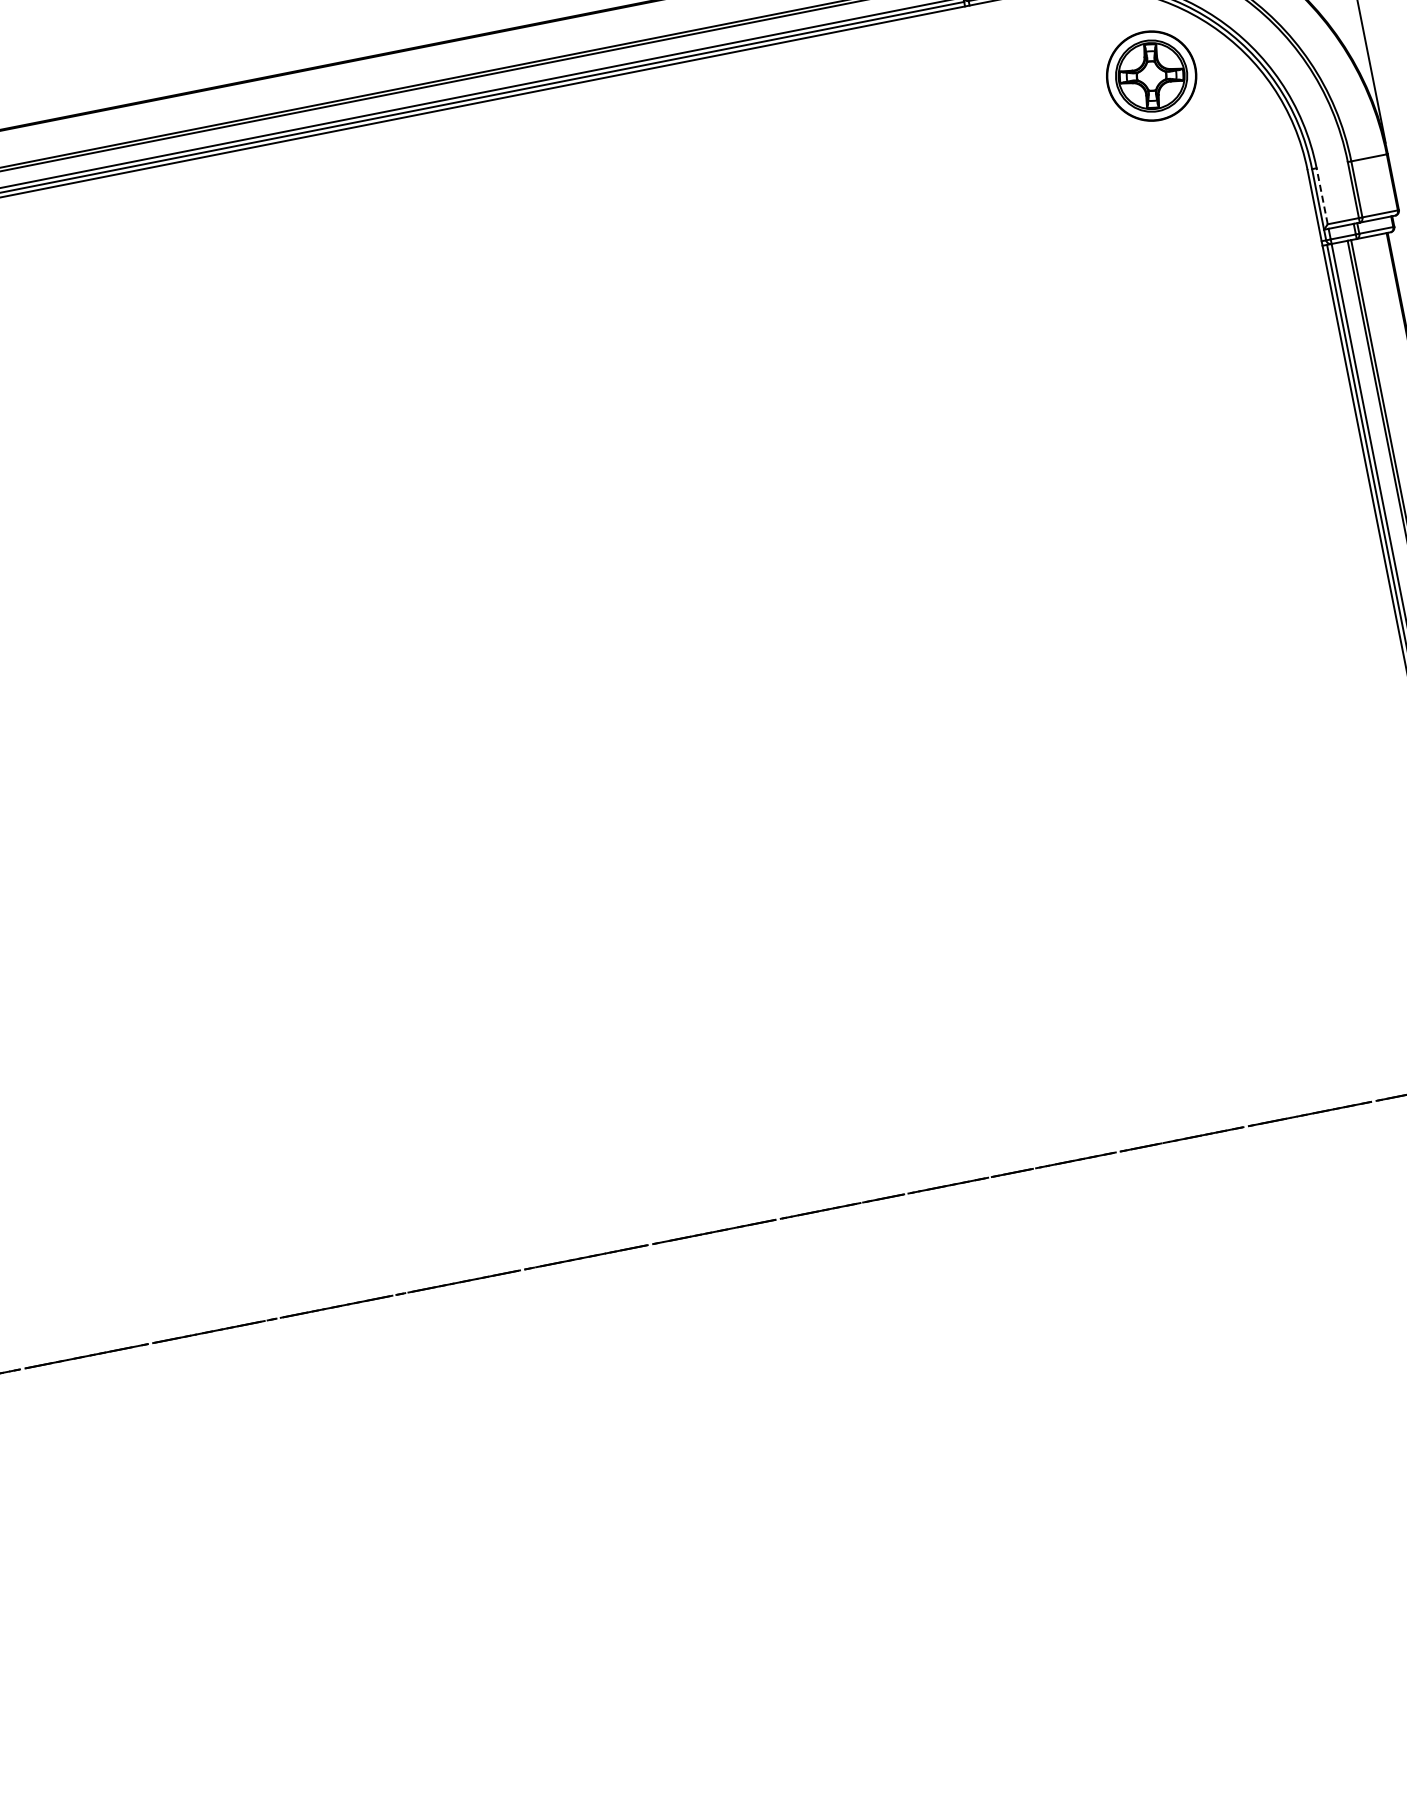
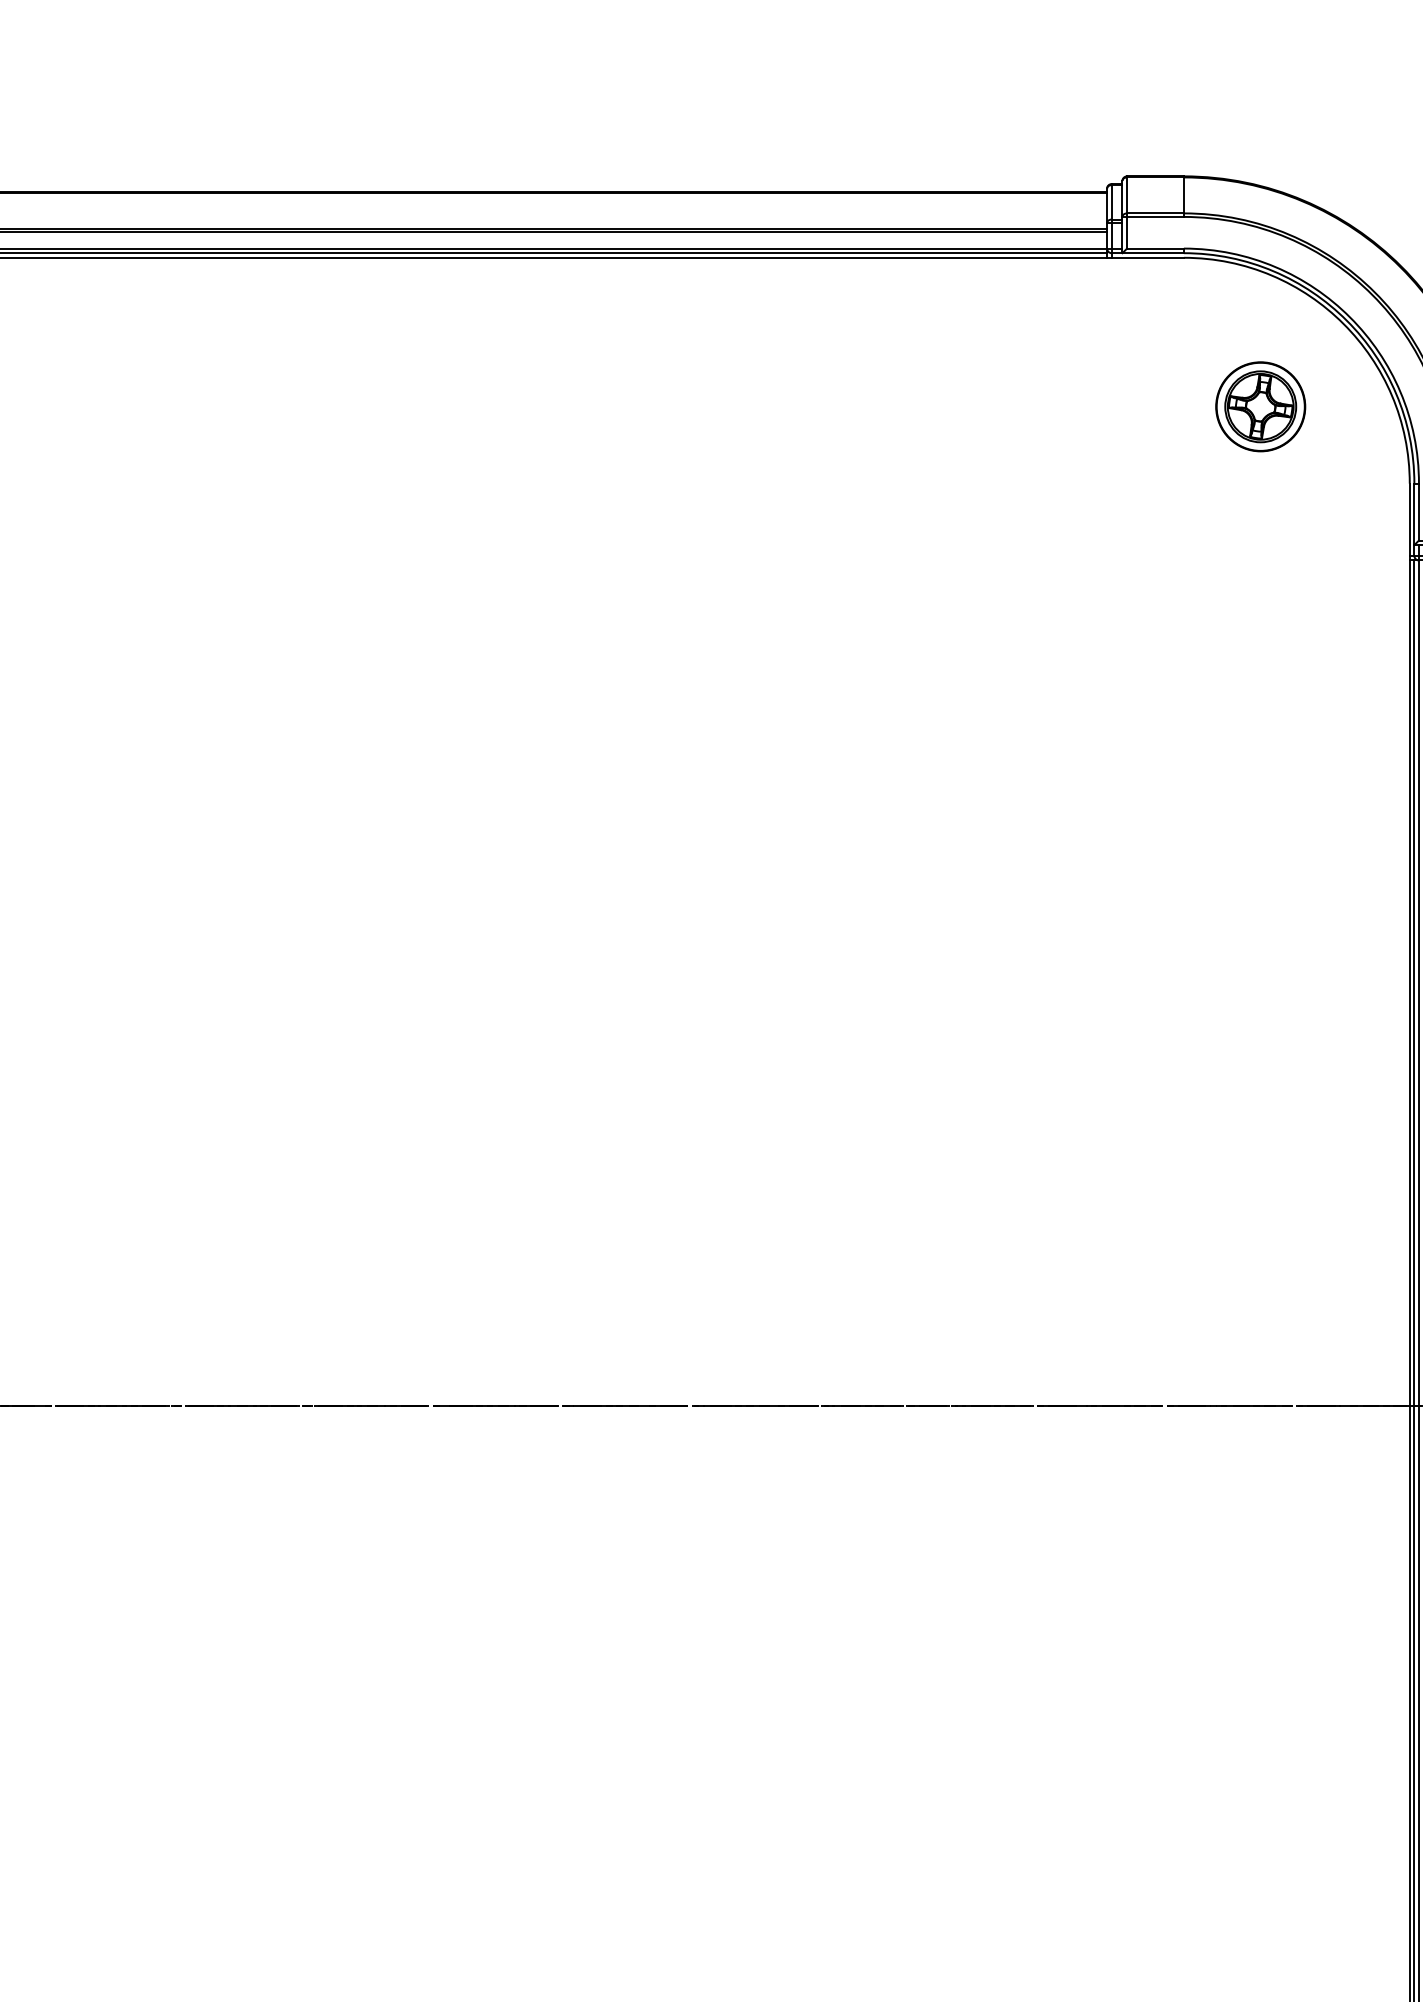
part: (1151, 75) -> (1260, 406), moved
line: (1321, 195) -> (1418, 511), dashed -> solid

